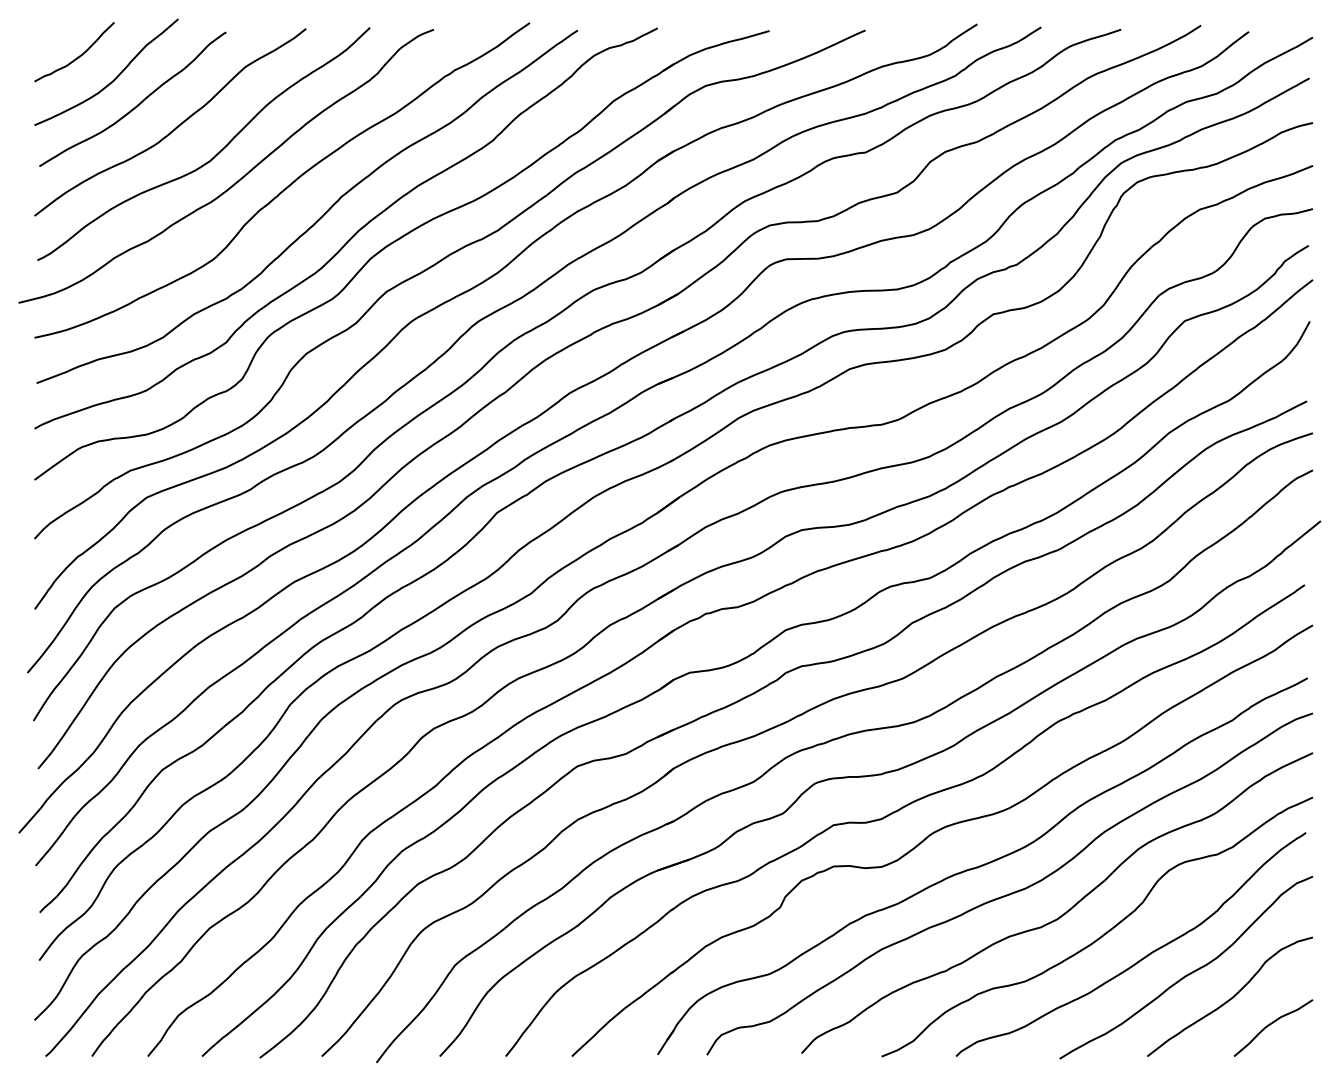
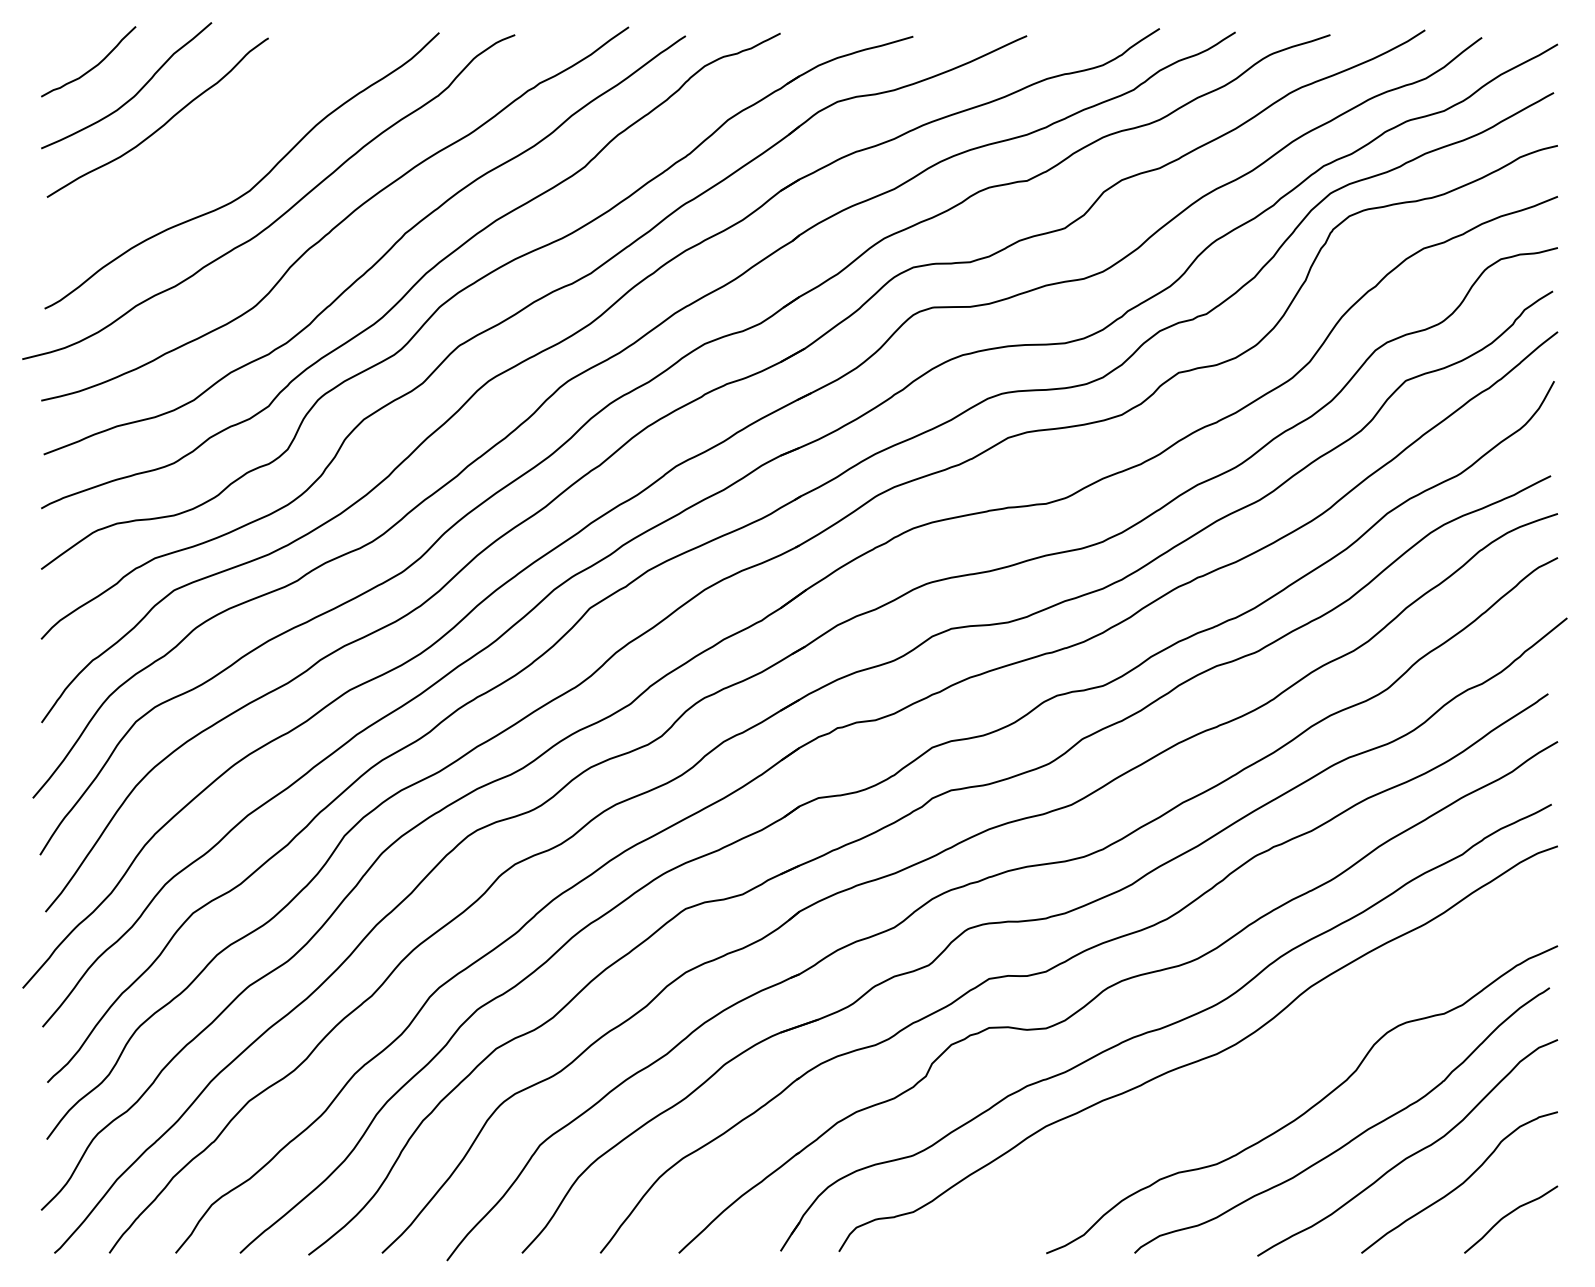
curve: (175, 127) -> (208, 151), removed
curve: (1064, 912) -> (1263, 1082), removed

